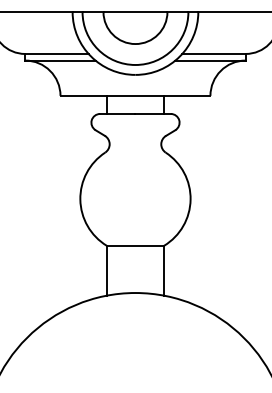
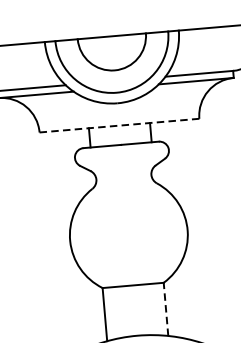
line: (135, 95) -> (119, 125), solid -> dashed
line: (164, 270) -> (166, 309), solid -> dashed

